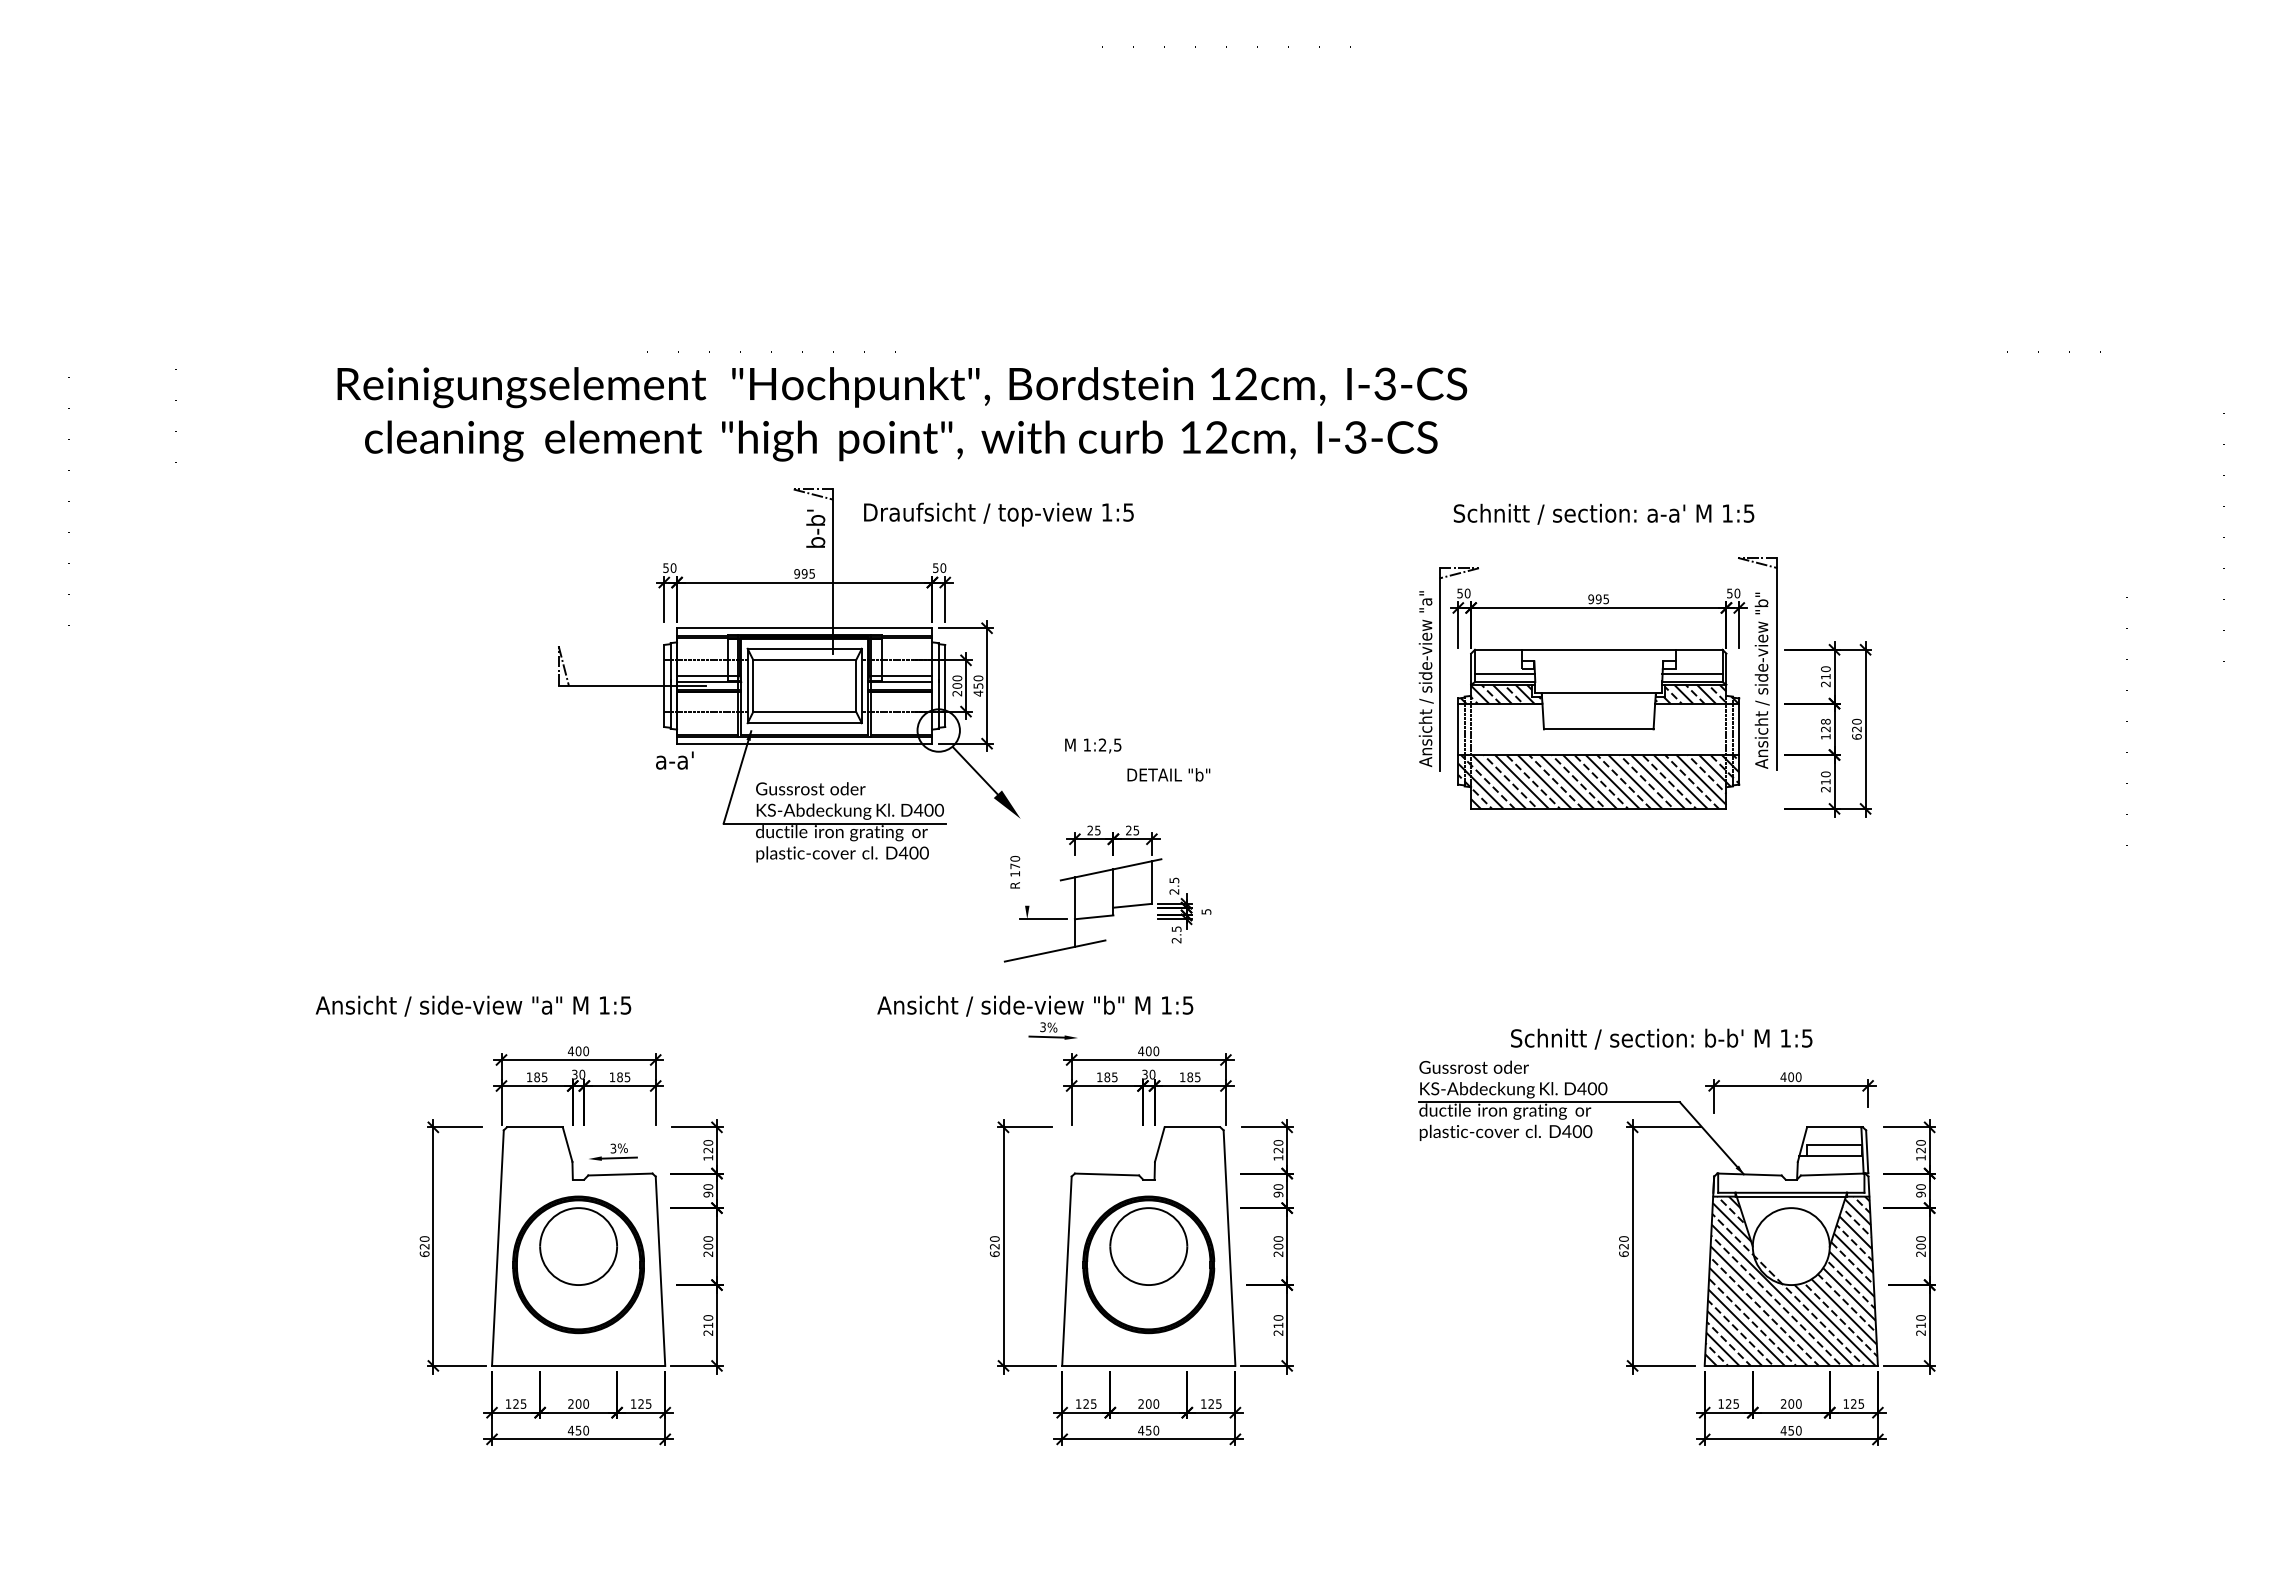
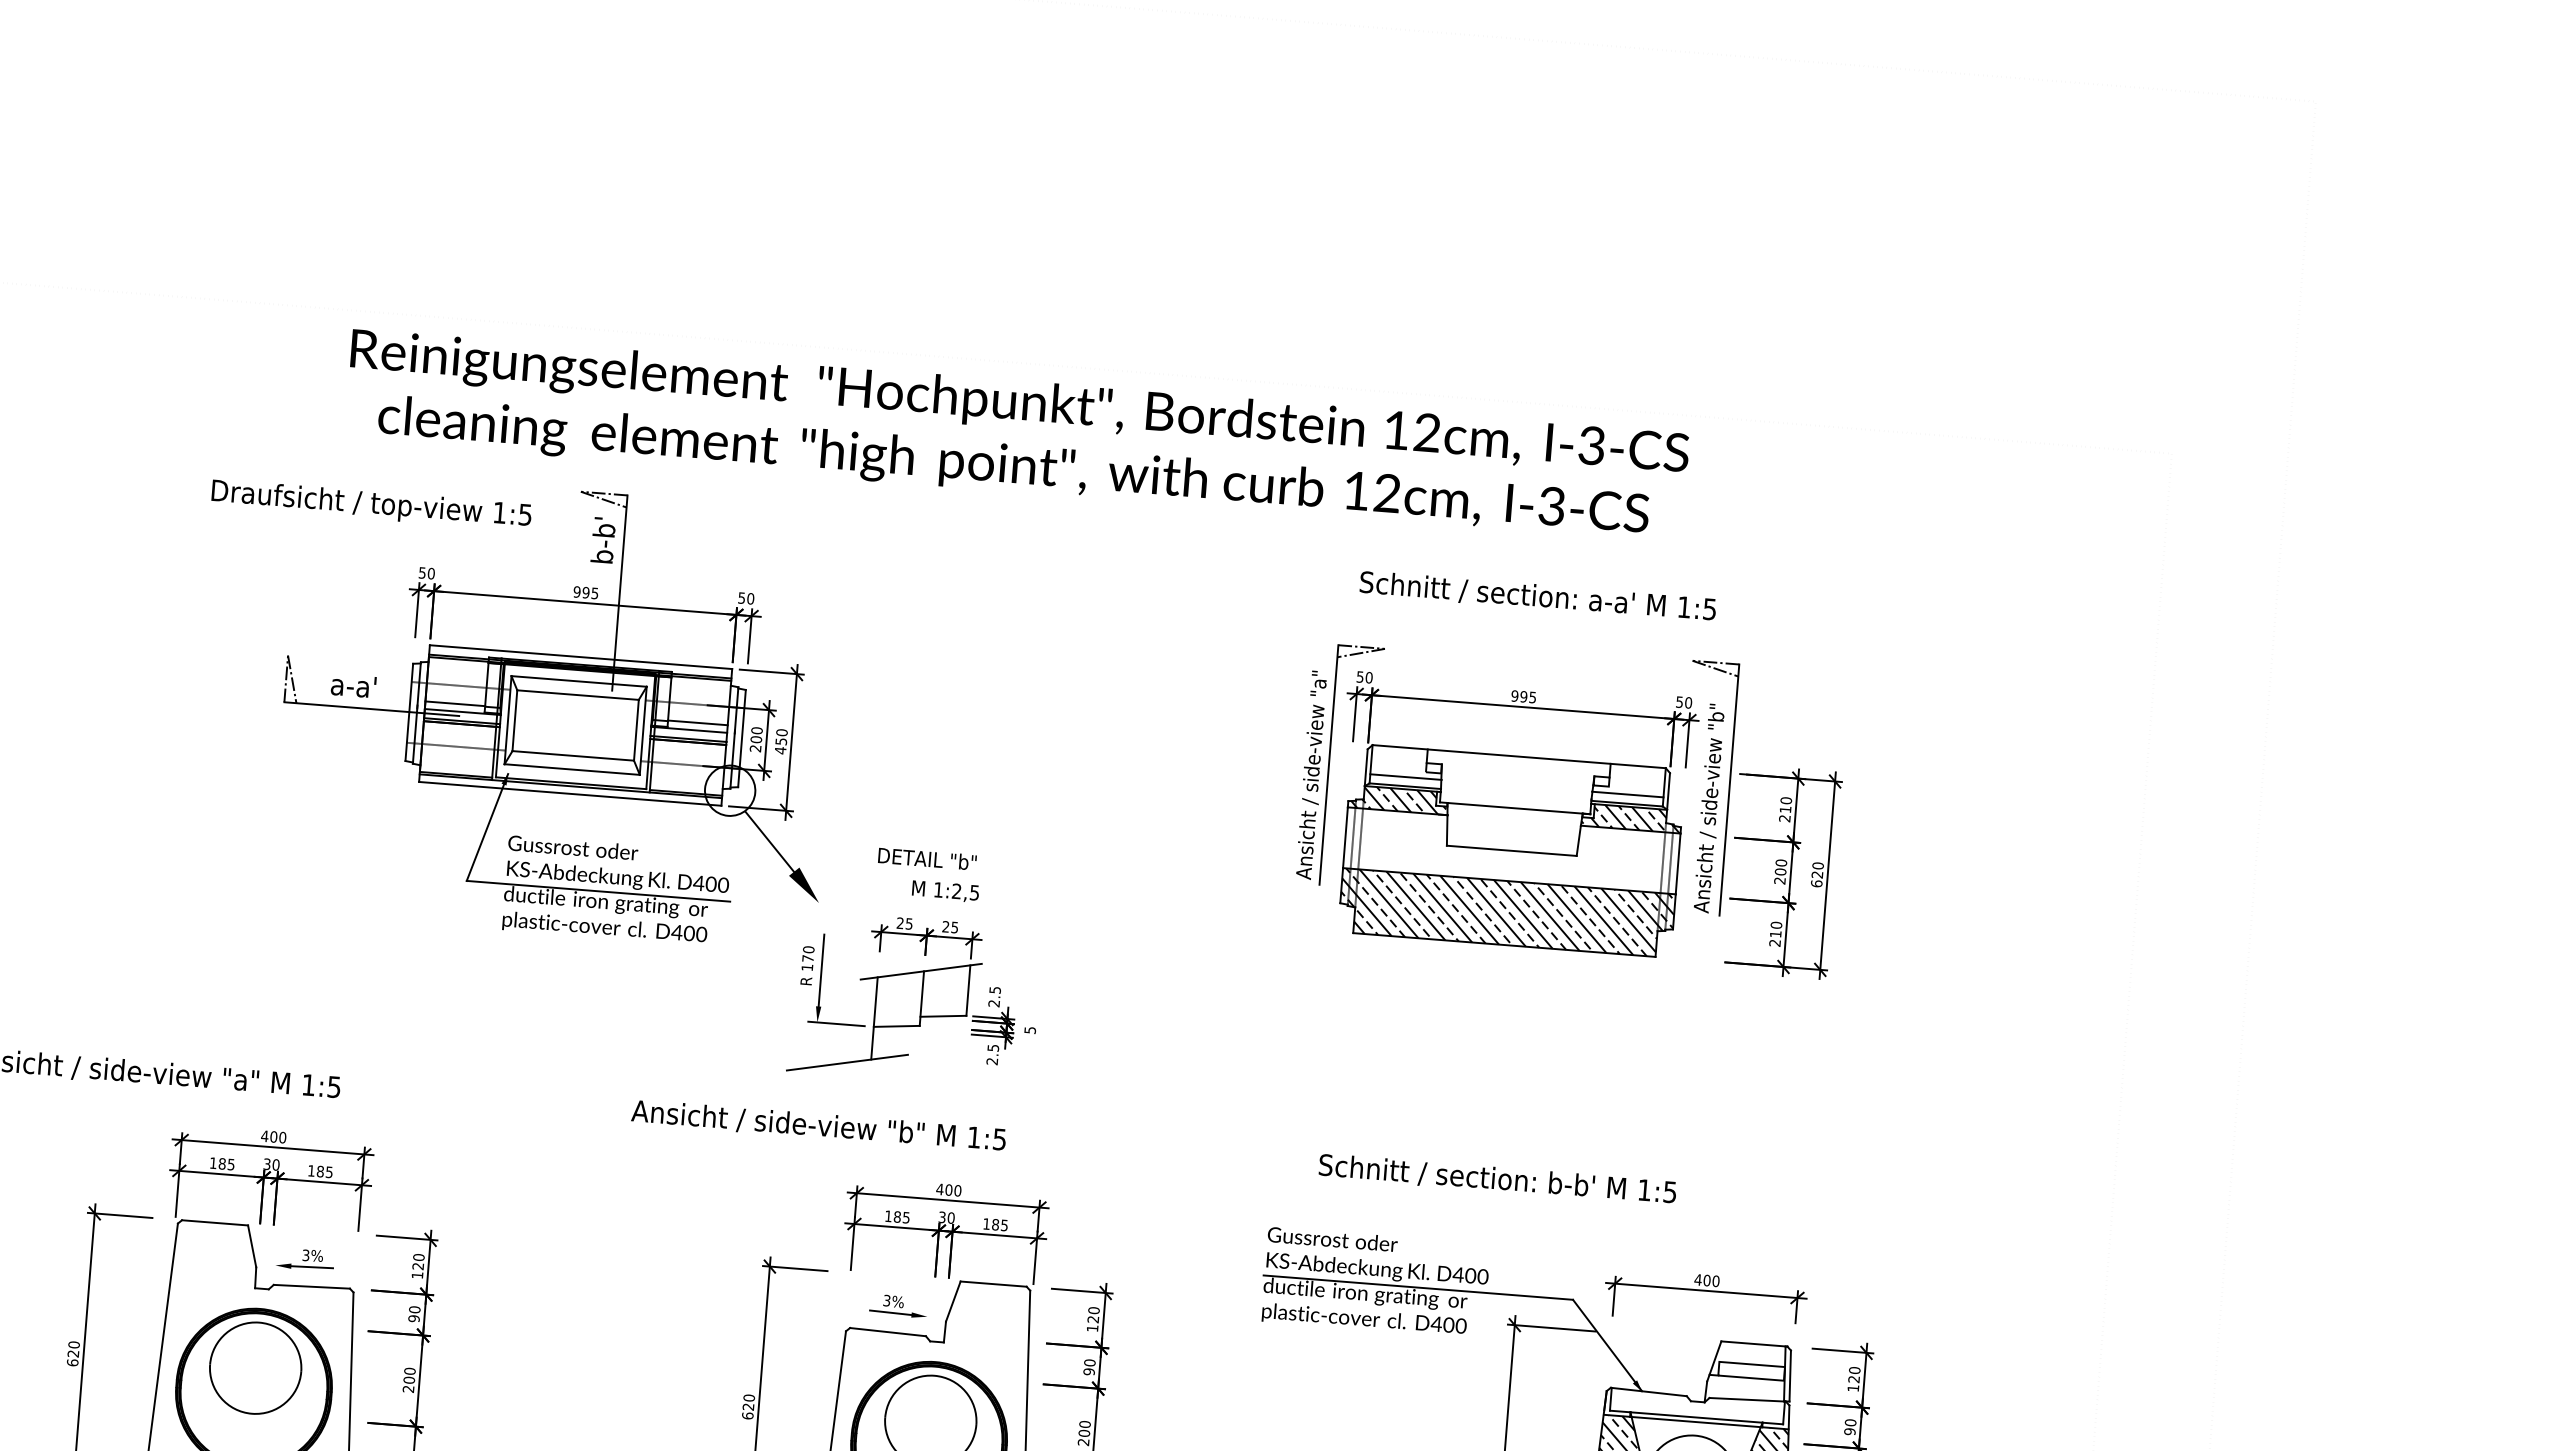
text: (902, 414) -> (1017, 436), moved
text: (998, 514) -> (371, 505), moved
text: (1825, 728) -> (1780, 870), 128 -> 200
text: (1093, 745) -> (945, 891), moved
text: (674, 760) -> (353, 685), moved
text: (1168, 774) -> (927, 858), moved
line: (1027, 875) -> (821, 970), added
part: (1052, 1030) -> (897, 1305), moved
text: (1661, 1038) -> (1497, 1178), moved

